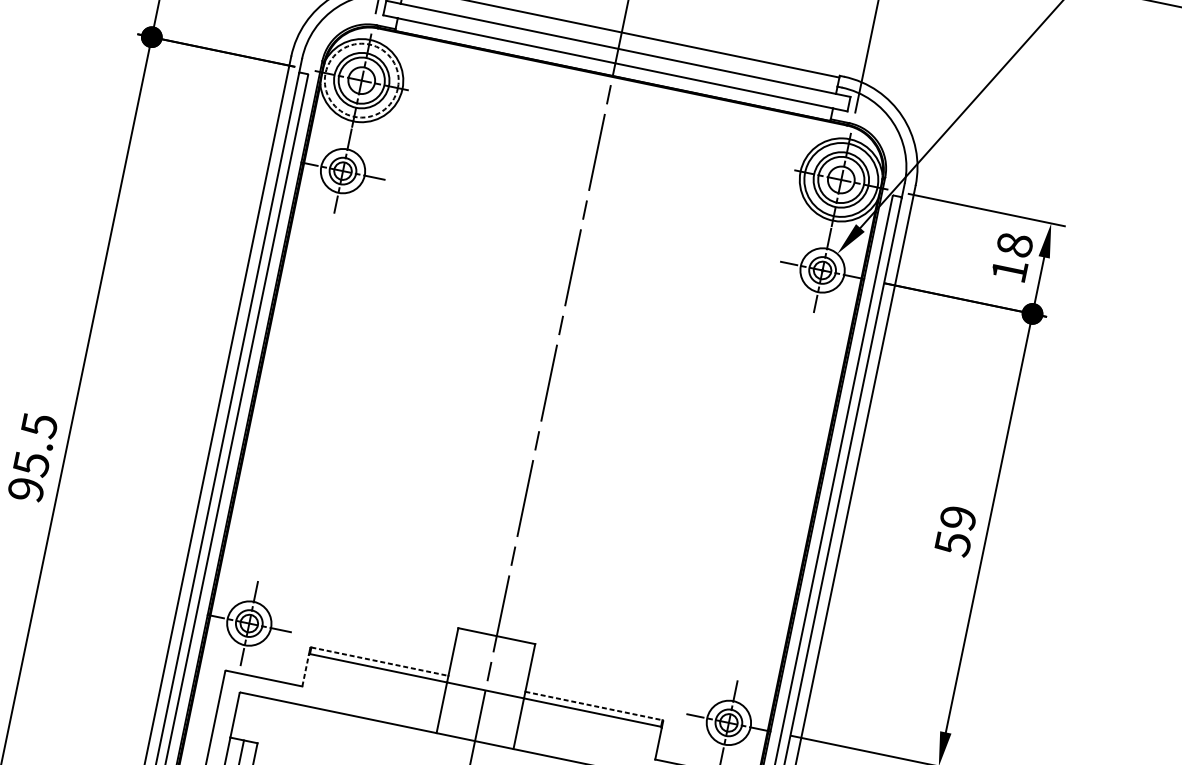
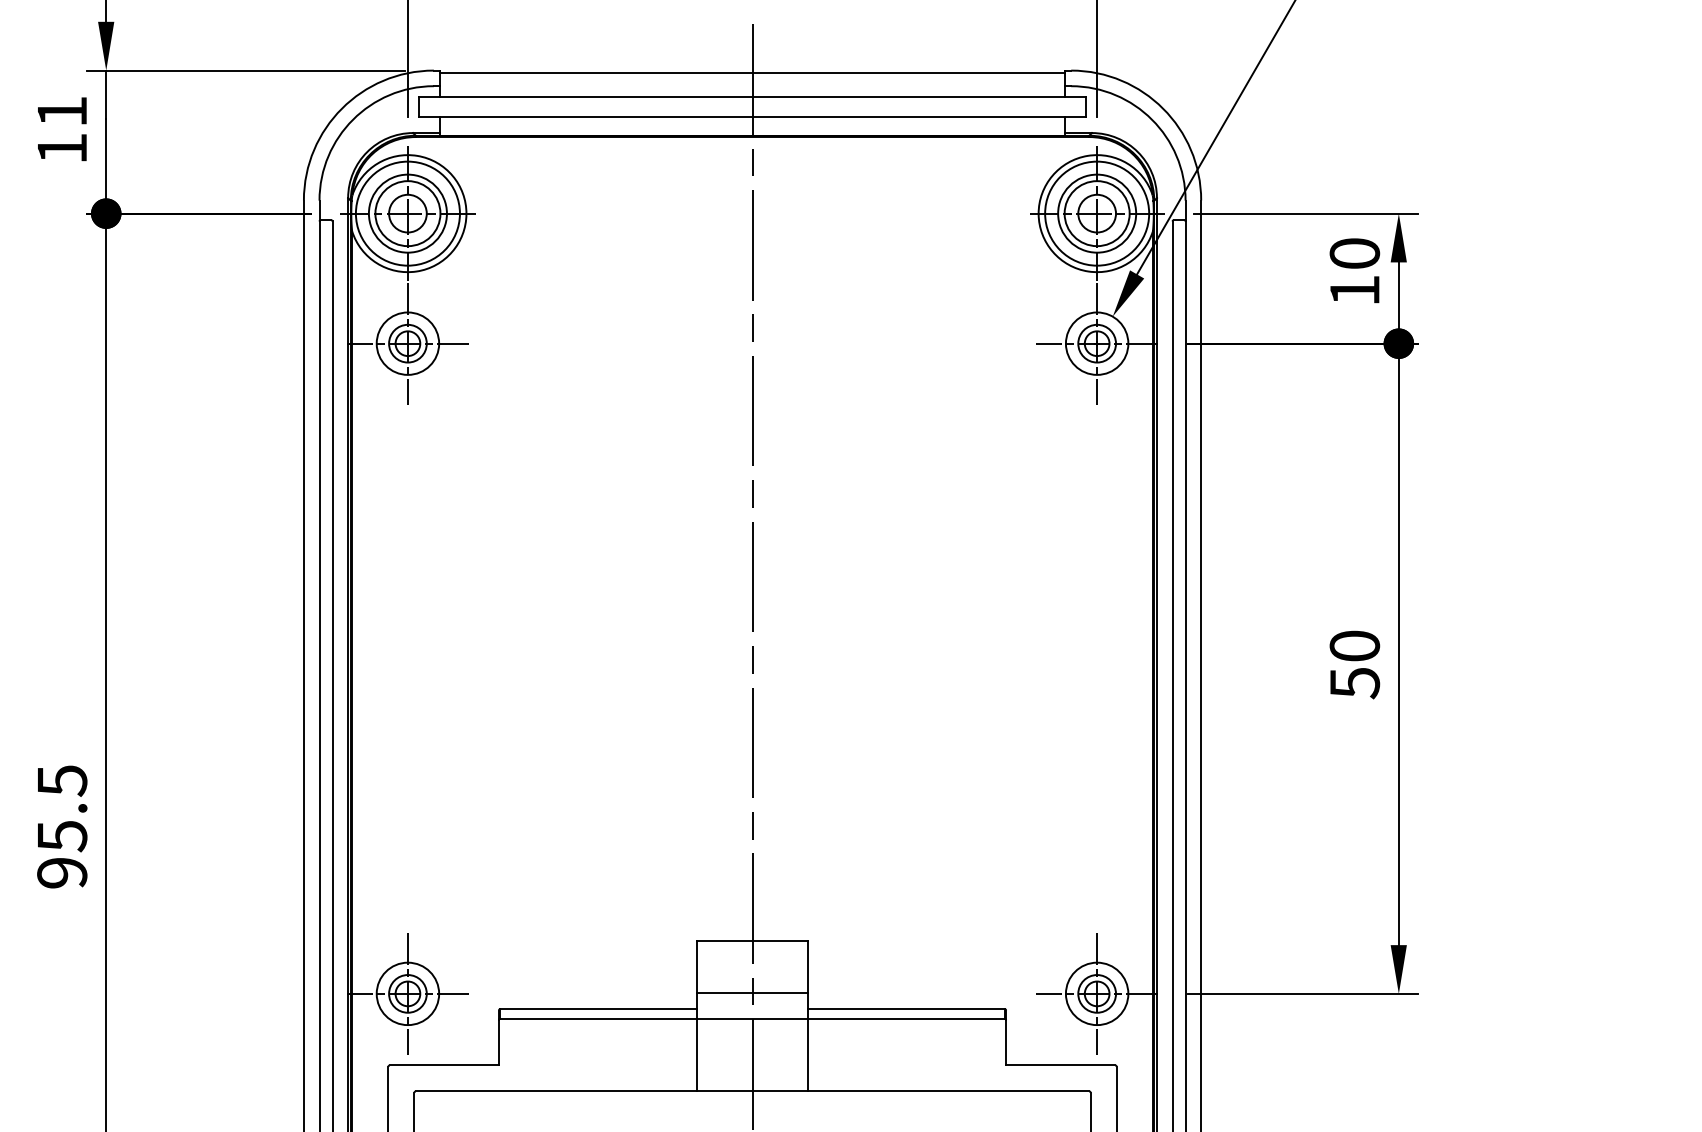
circle: (361, 80) -> (407, 213), dashed -> solid
text: (1014, 244) -> (1354, 253), 18 -> 10
text: (958, 517) -> (1354, 645), 59 -> 50
line: (379, 661) -> (598, 1009), dashed -> solid
line: (305, 670) -> (498, 1042), dashed -> solid
line: (489, 672) -> (752, 992), added
line: (593, 706) -> (906, 1009), dashed -> solid

